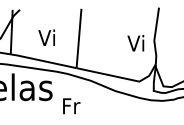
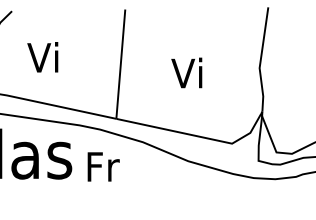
text: (46, 37) -> (42, 56), moved
text: (135, 43) -> (186, 73), moved
text: (71, 106) -> (103, 167), moved

